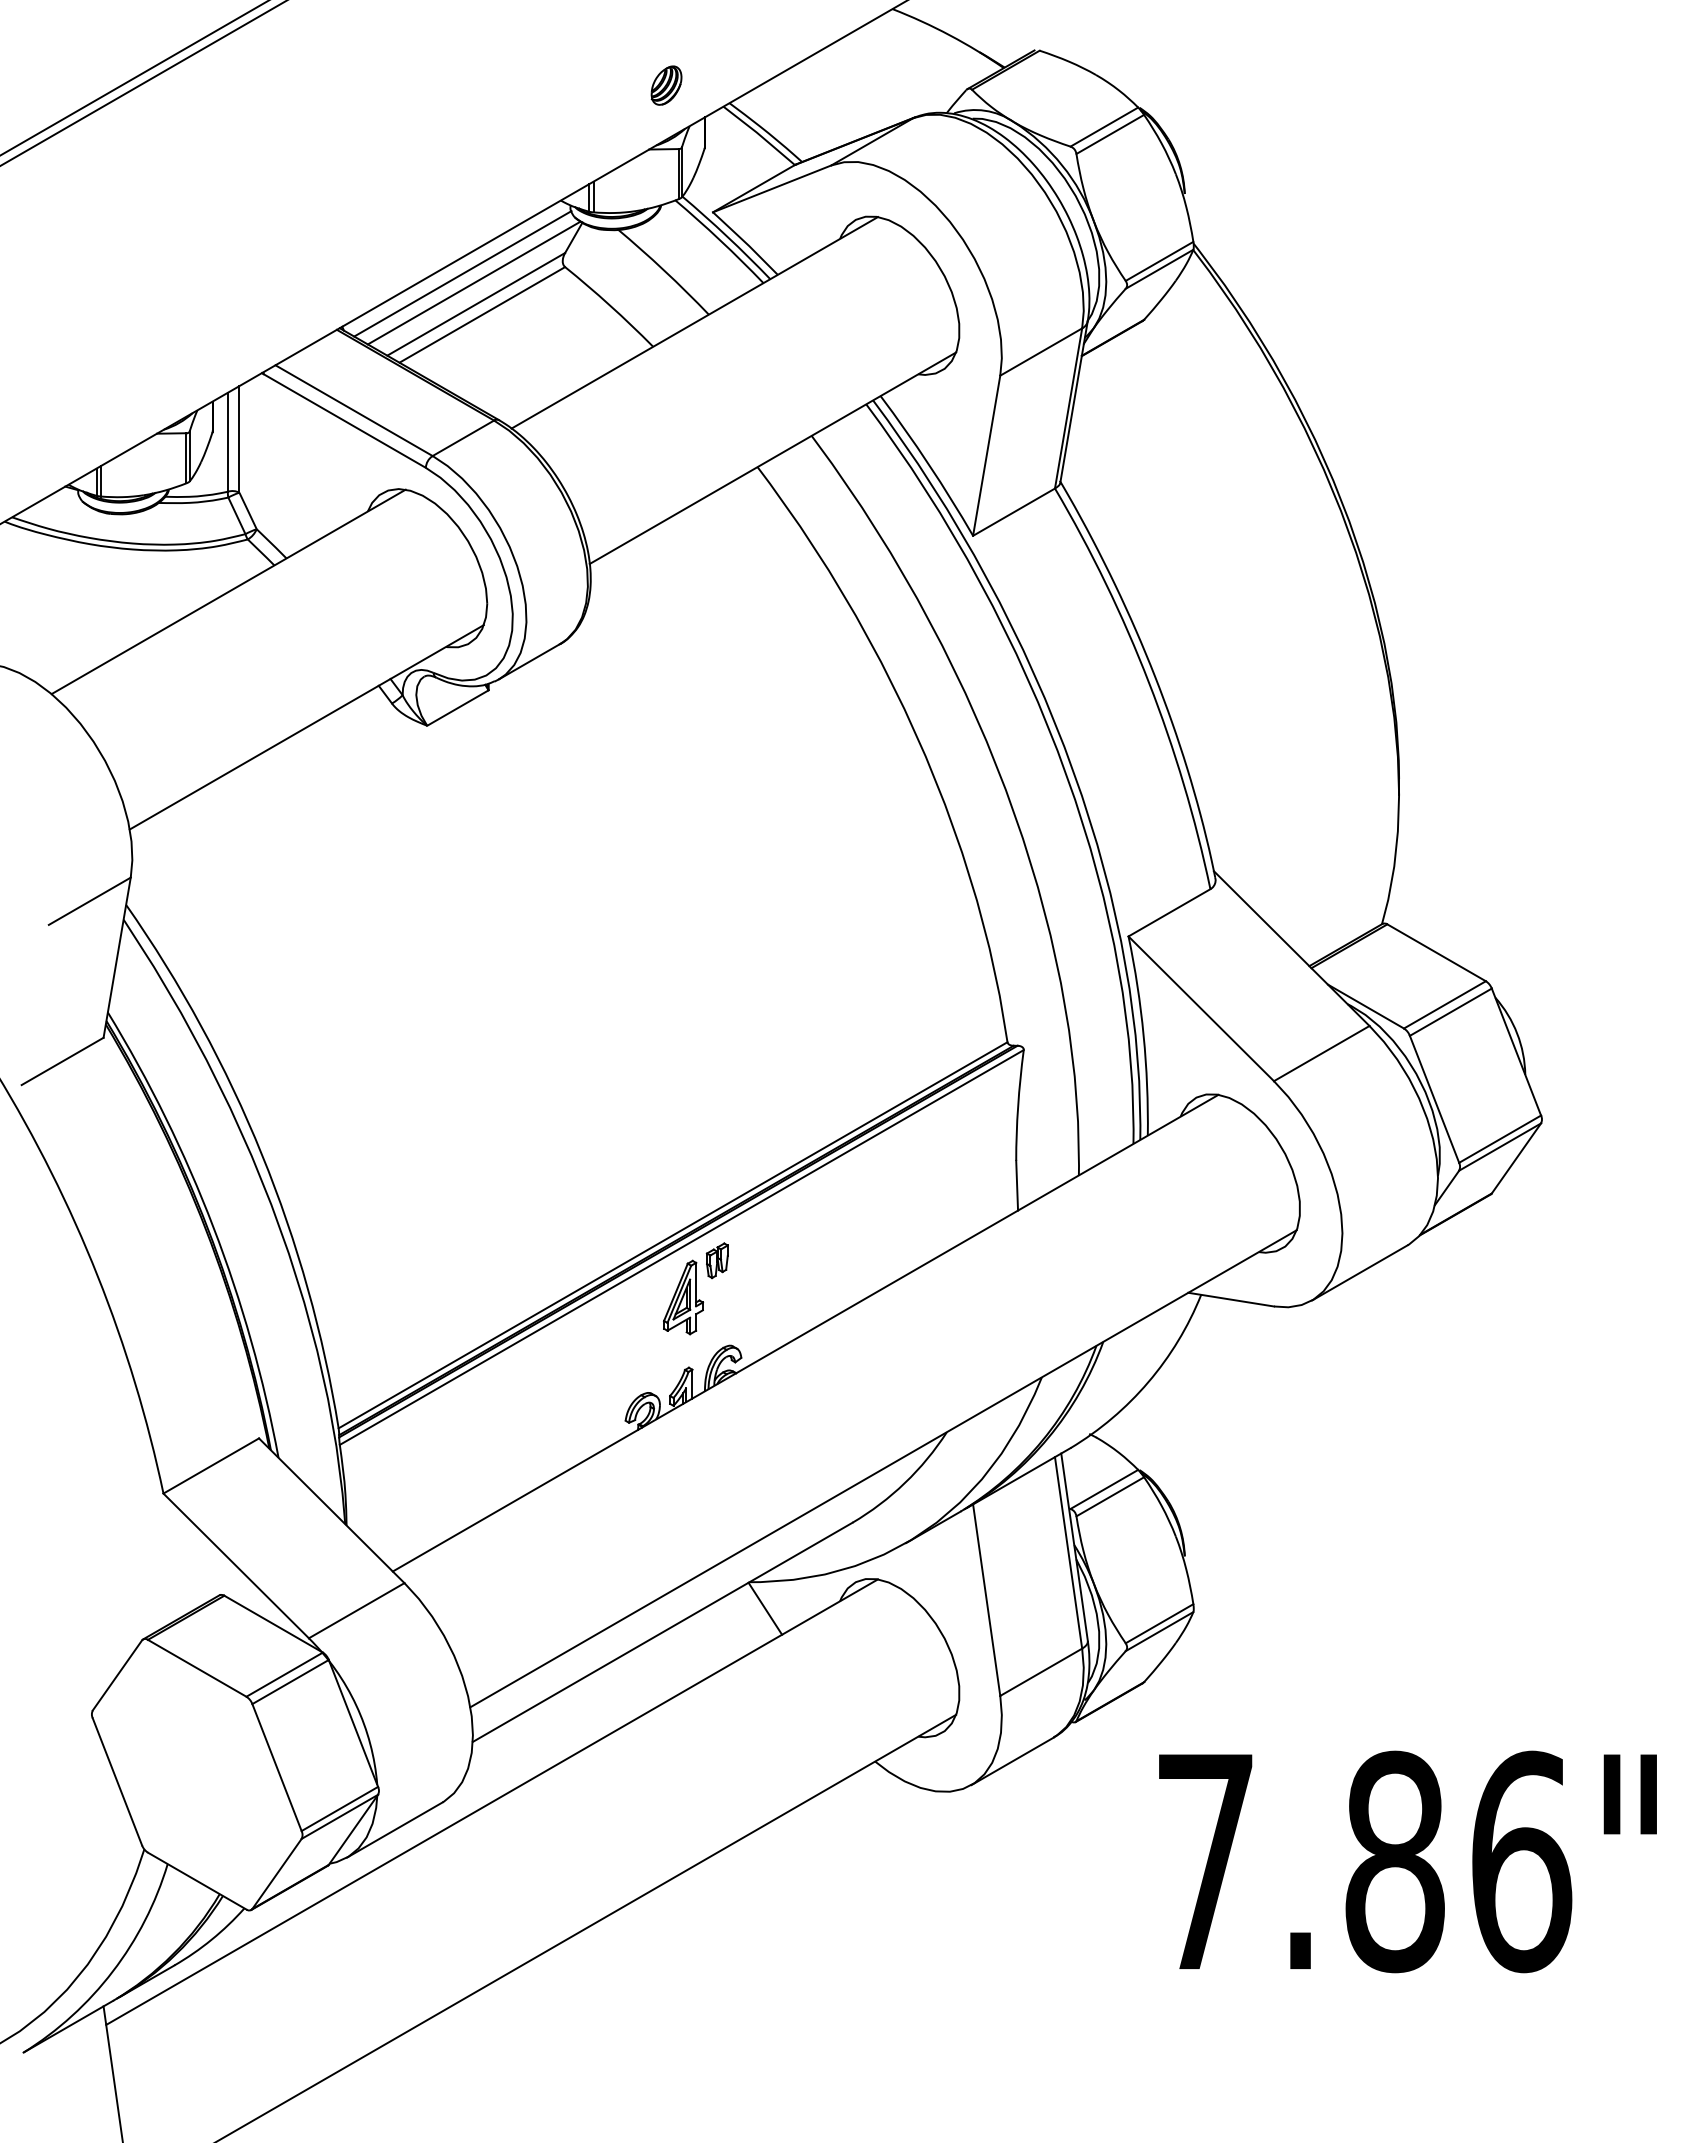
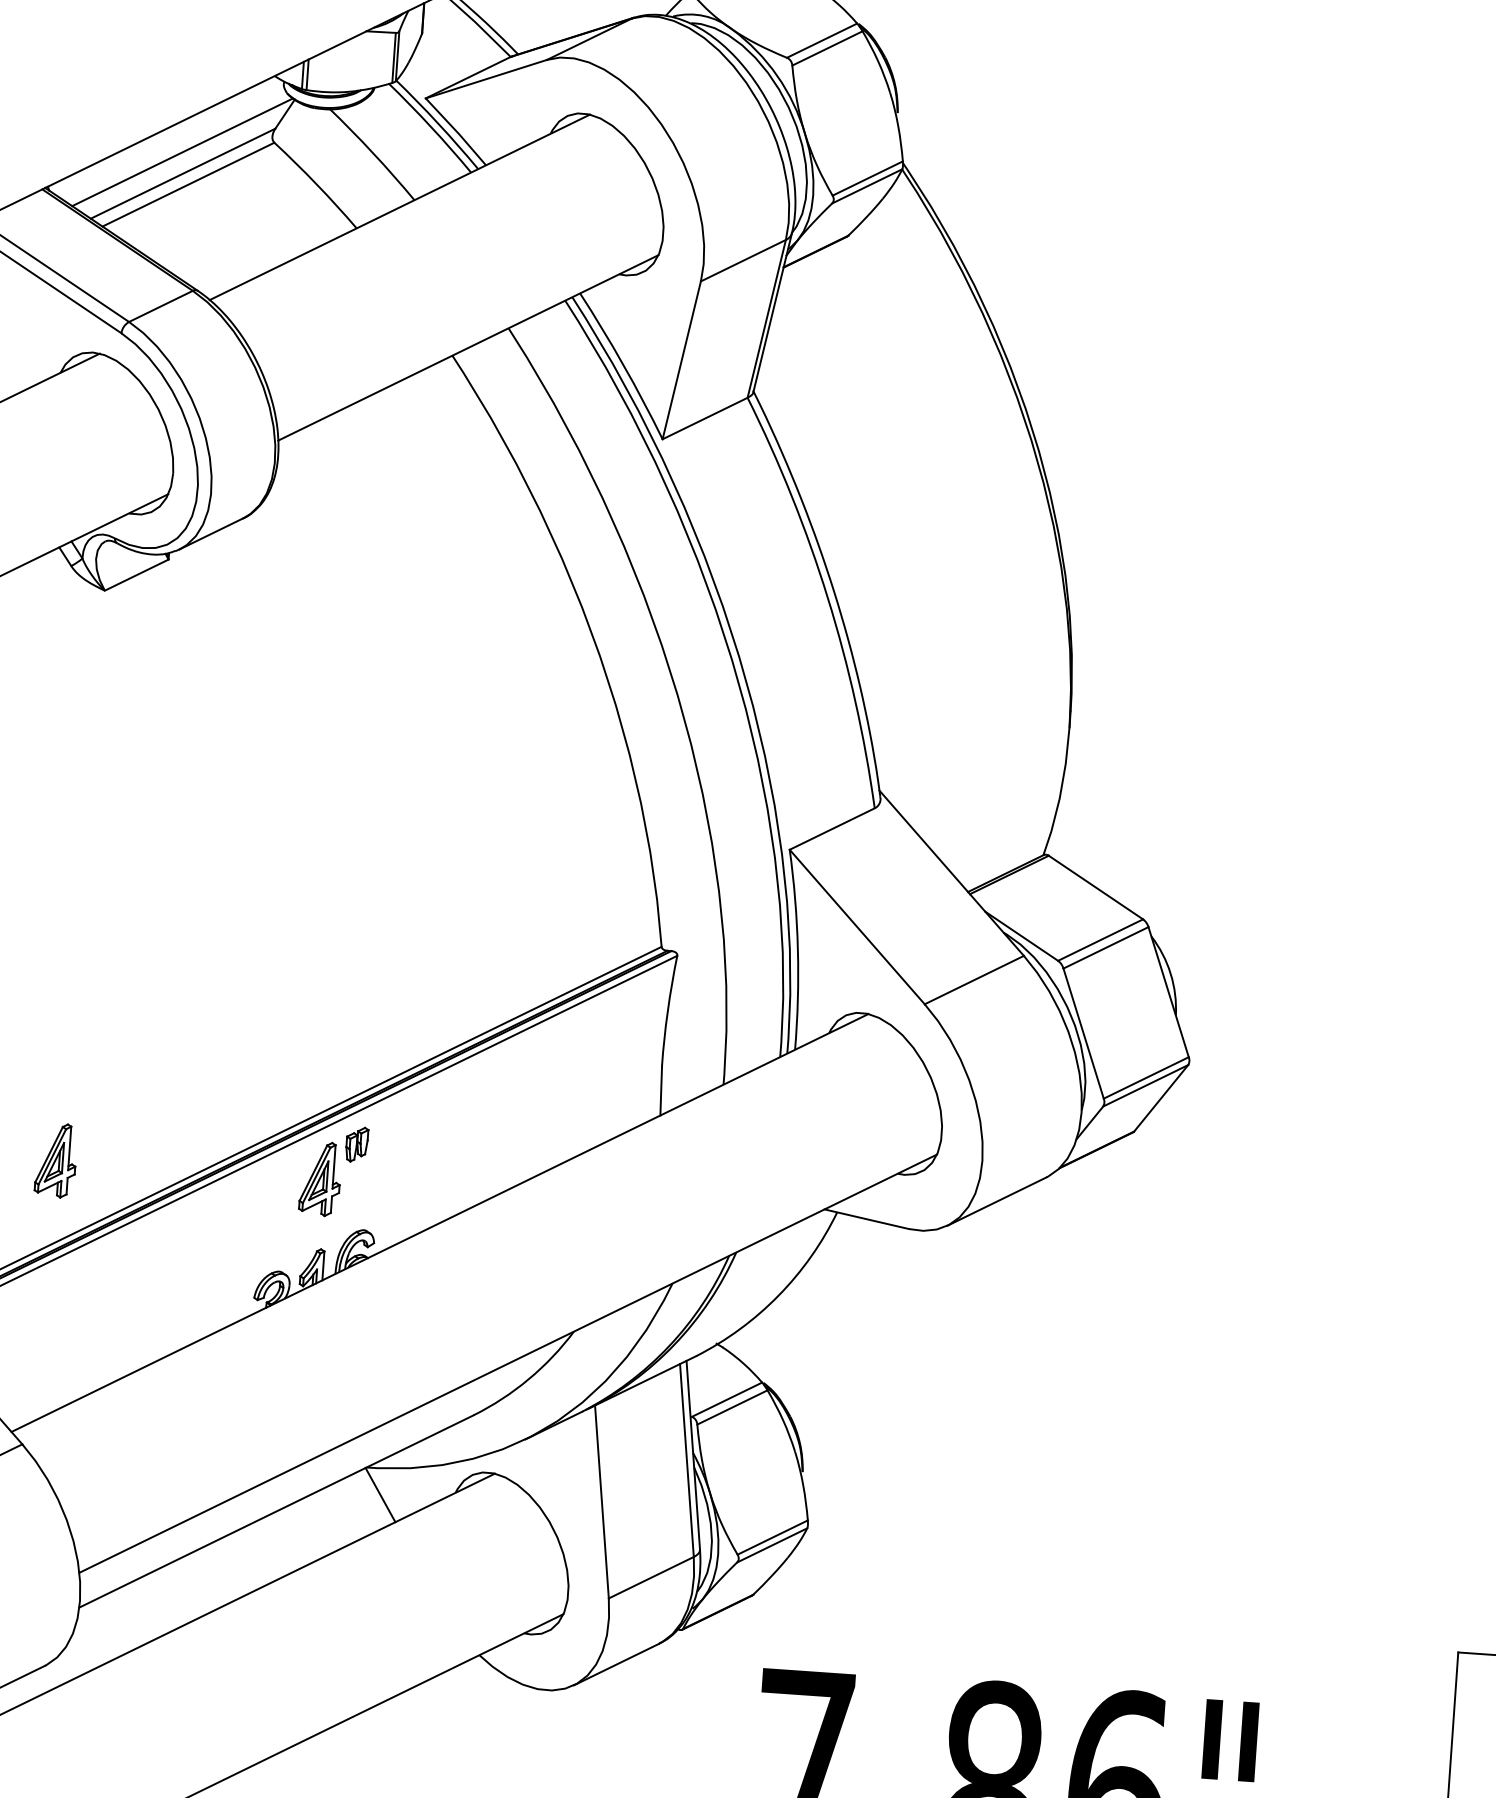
line: (462, 273) -> (171, 141), removed
part: (418, 1297) -> (56, 1160), added

